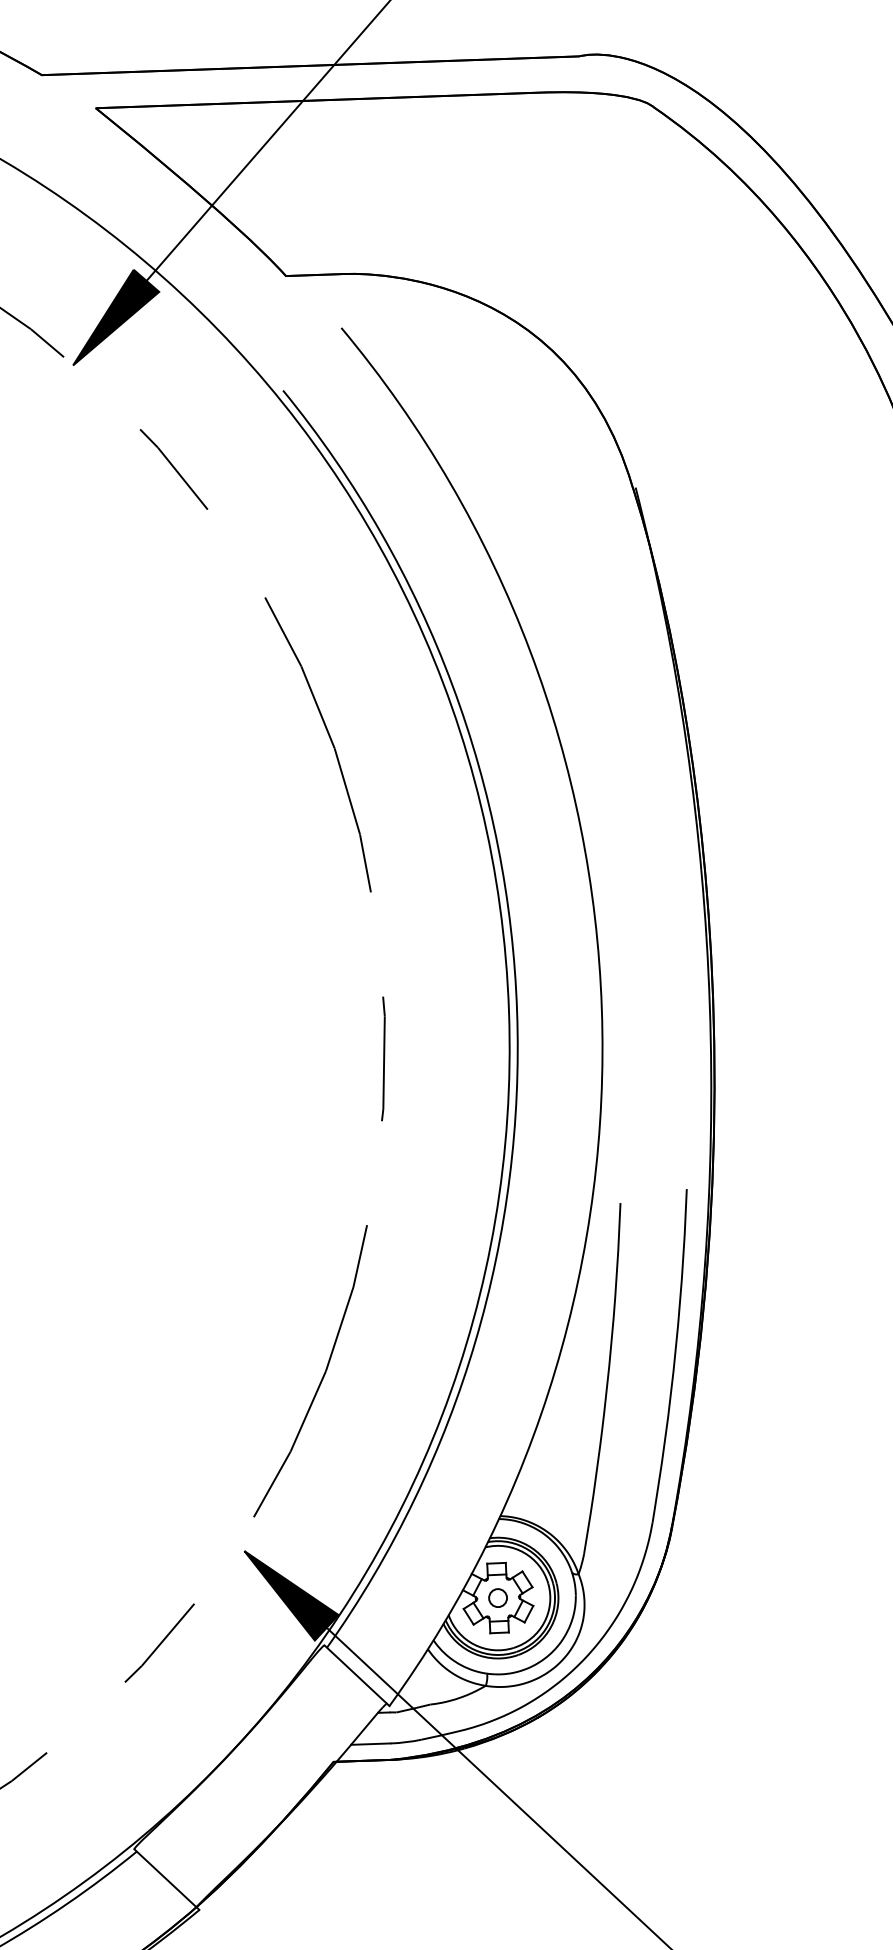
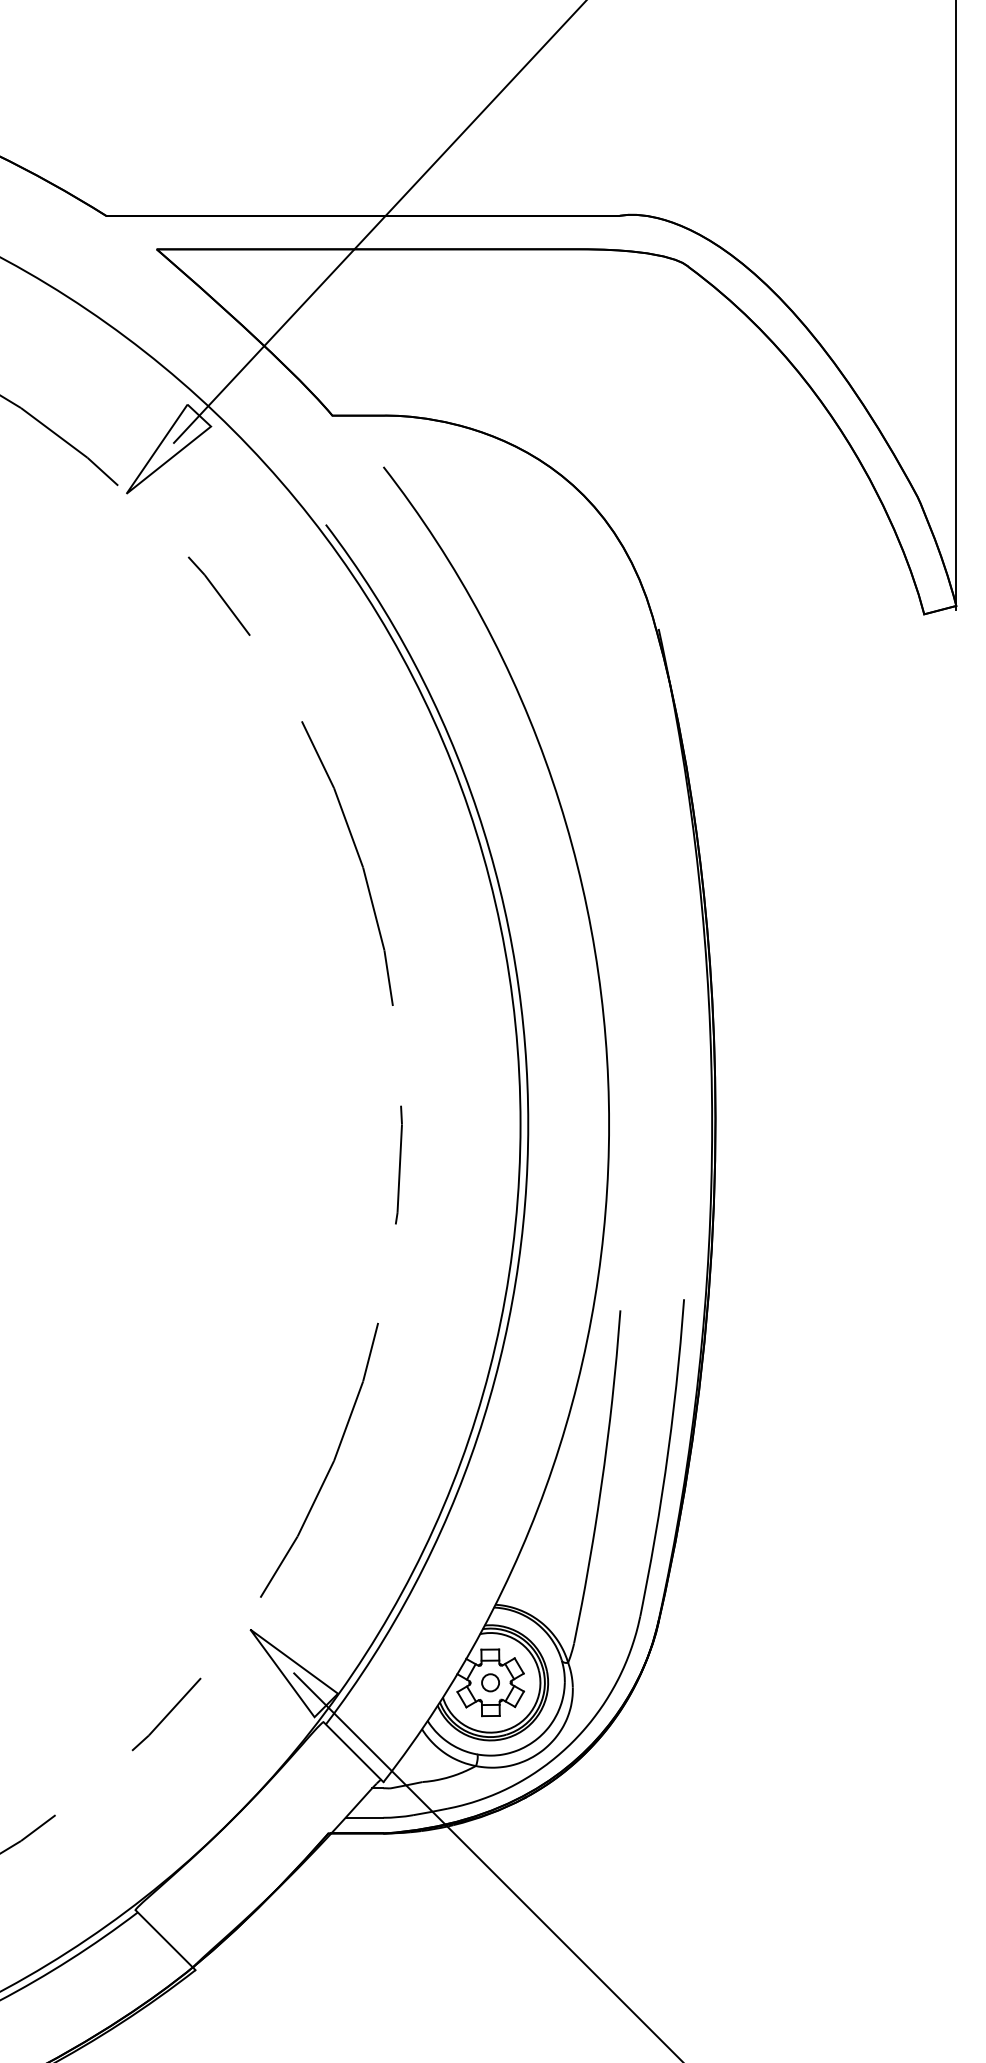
fill: (115, 316) -> (168, 448), removed
fill: (292, 1595) -> (294, 1673), removed

